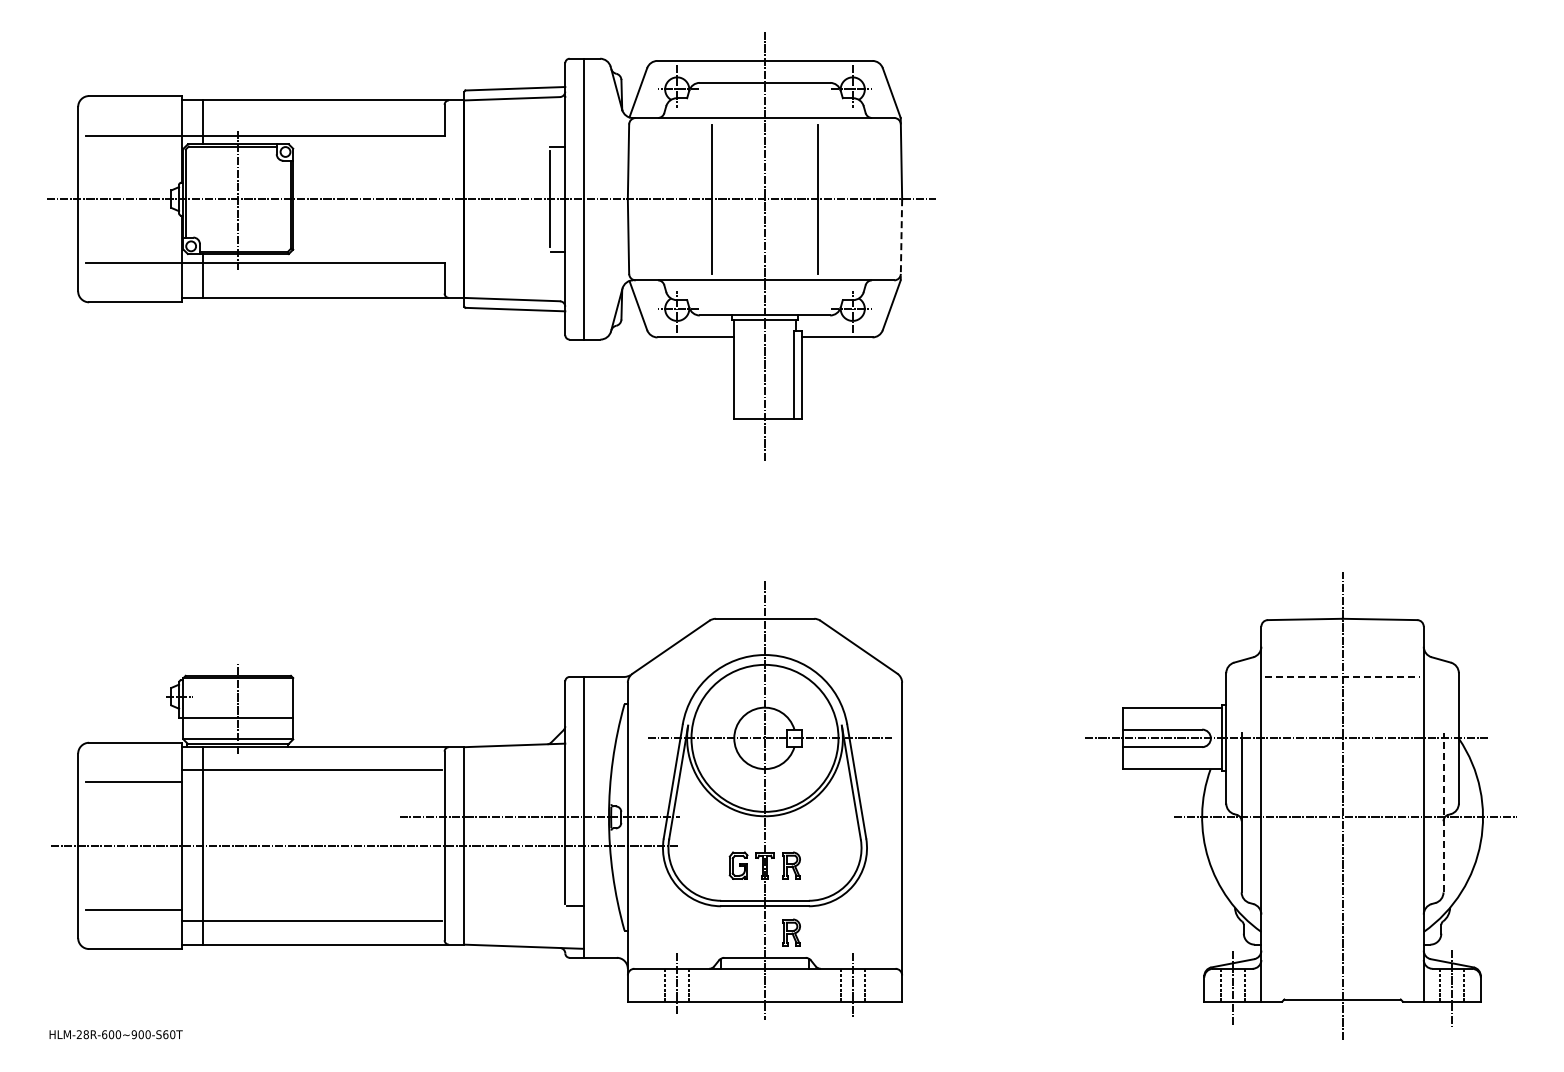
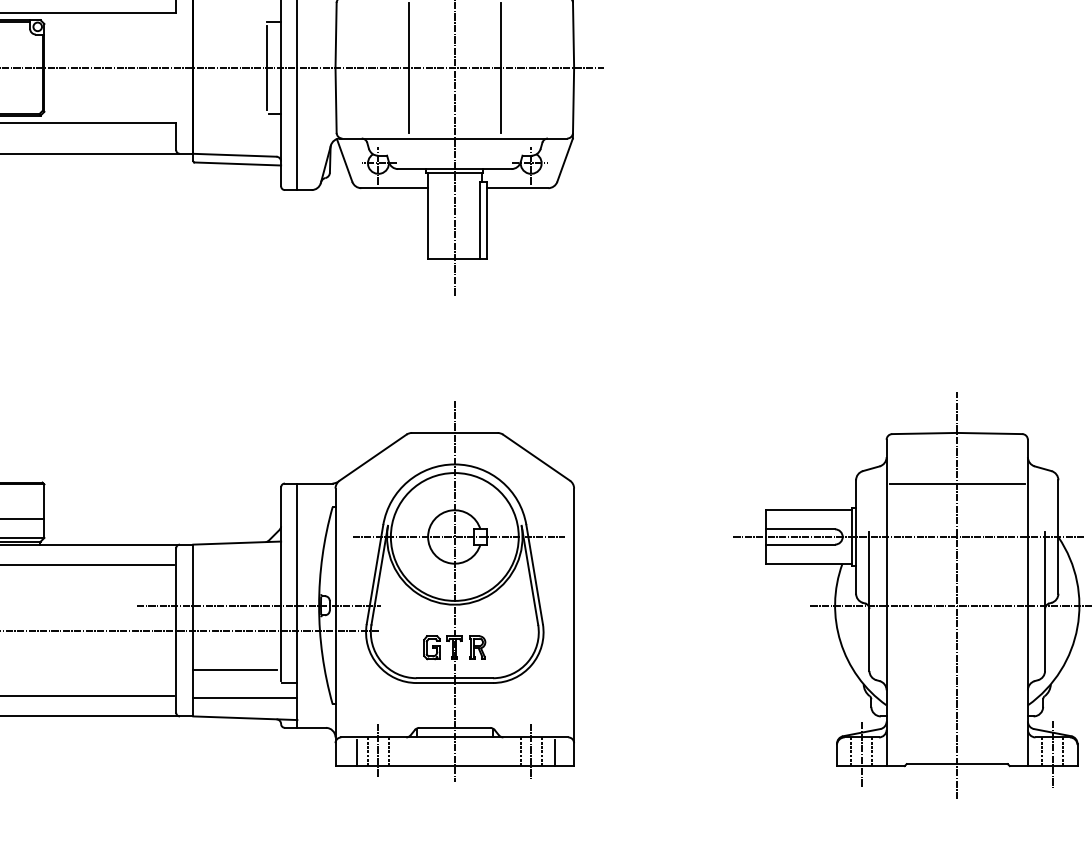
line: (901, 239) -> (573, 102), dashed -> solid
line: (1342, 676) -> (957, 483), dashed -> solid
line: (1443, 812) -> (1045, 601), dashed -> solid
line: (512, 890) -> (235, 669), added
line: (523, 923) -> (244, 698), added
part: (791, 932) -> (477, 705), removed
line: (651, 986) -> (356, 752), added
line: (880, 986) -> (555, 752), added

